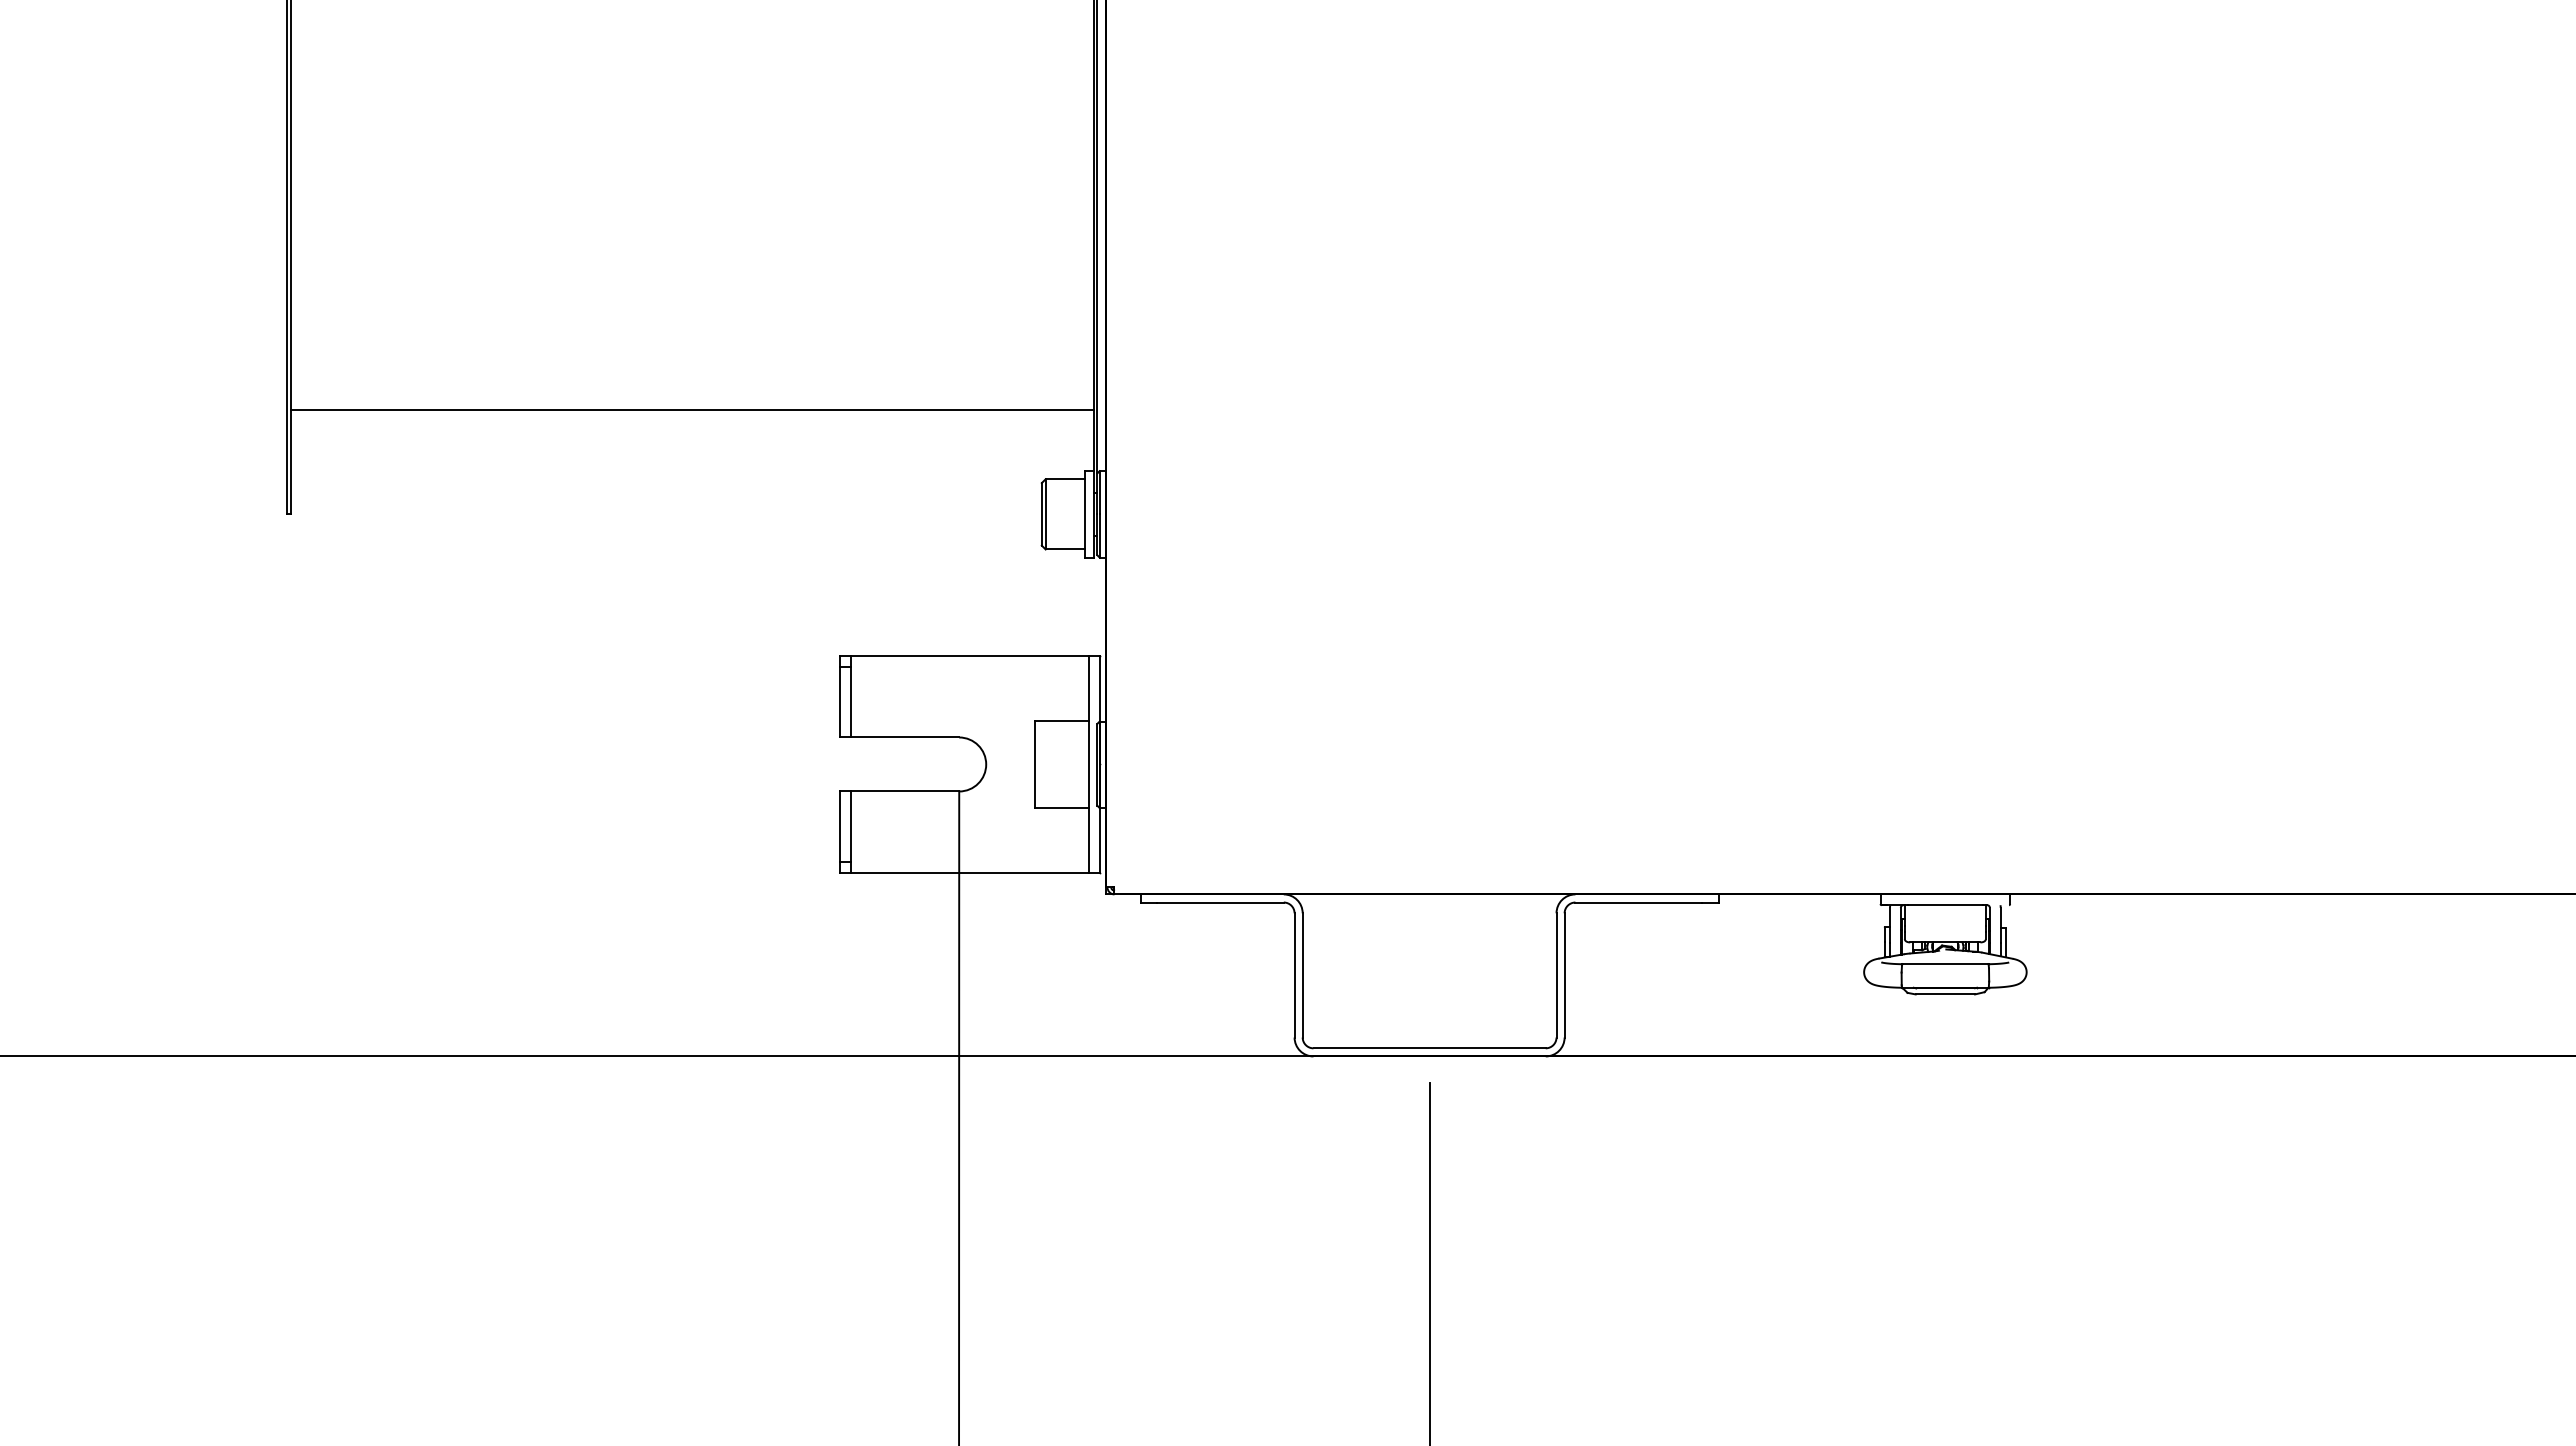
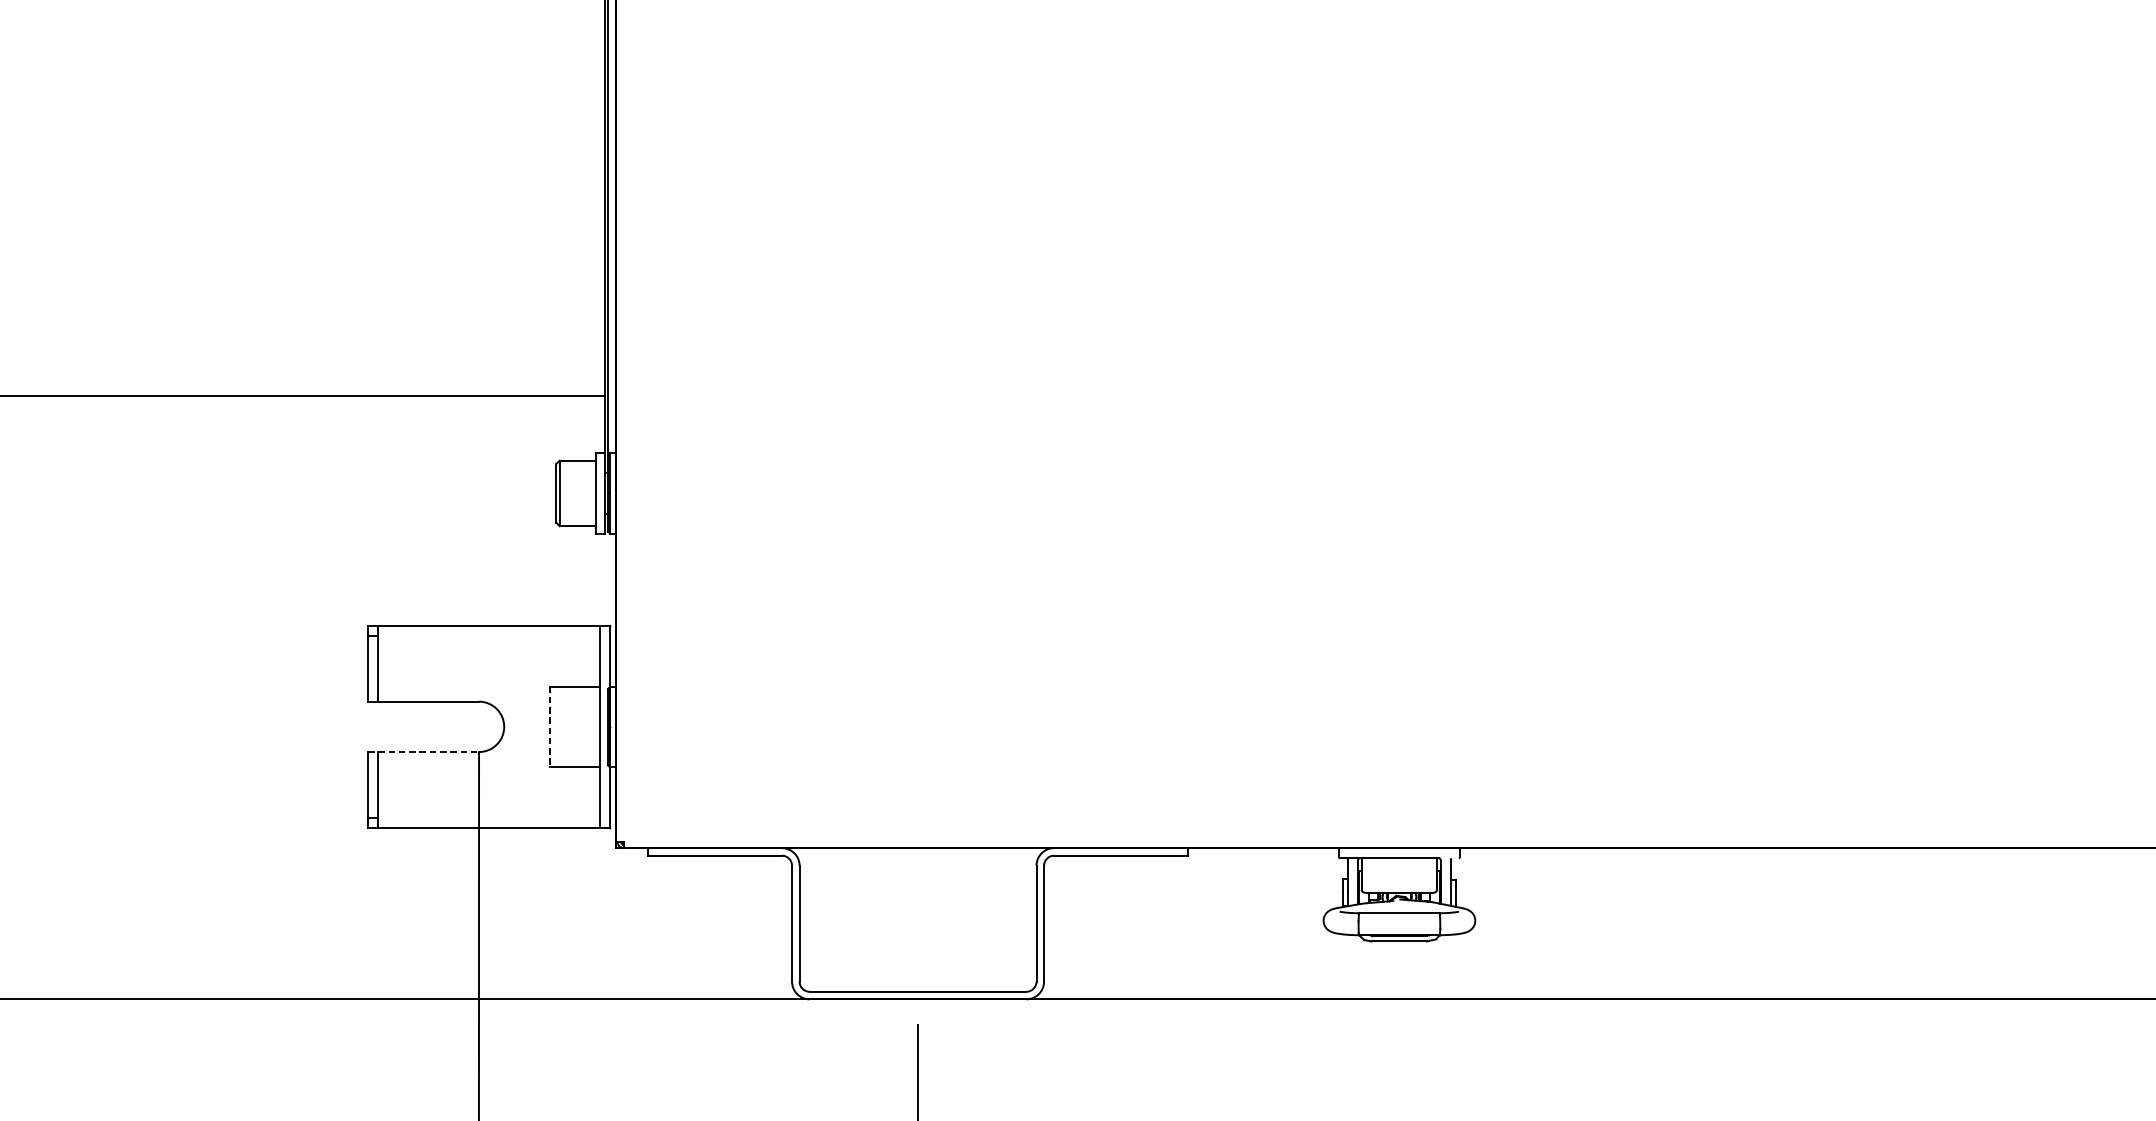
line: (1034, 764) -> (549, 726), solid -> dashed
line: (900, 791) -> (424, 752), solid -> dashed

